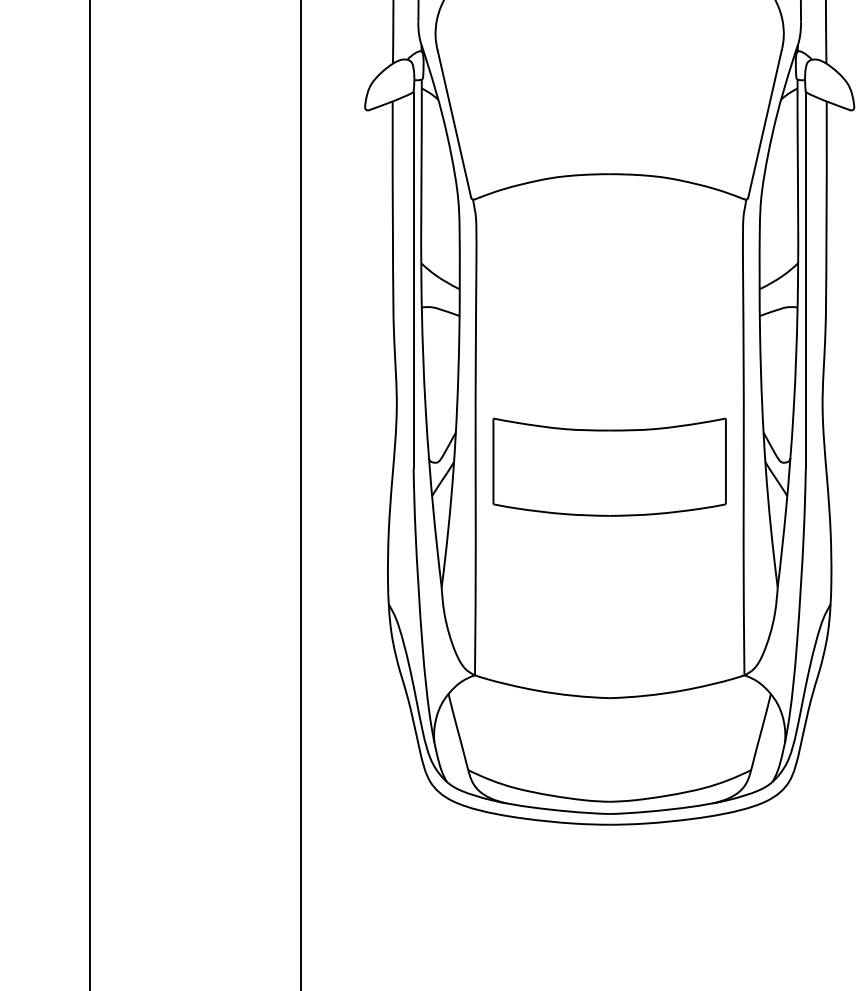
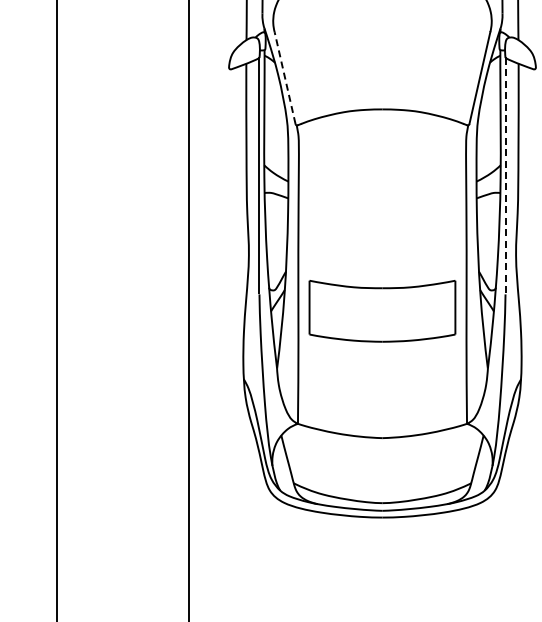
line: (453, 123) -> (284, 77), solid -> dashed
line: (805, 281) -> (505, 176), solid -> dashed
part: (609, 467) -> (382, 311), moved

